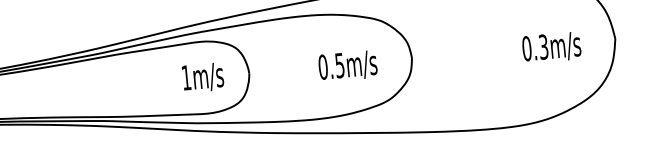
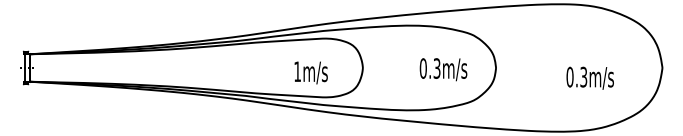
text: (550, 46) -> (589, 77), moved
text: (340, 65) -> (437, 68), 0.5m/s -> 0.3m/s
text: (202, 77) -> (310, 72), moved

